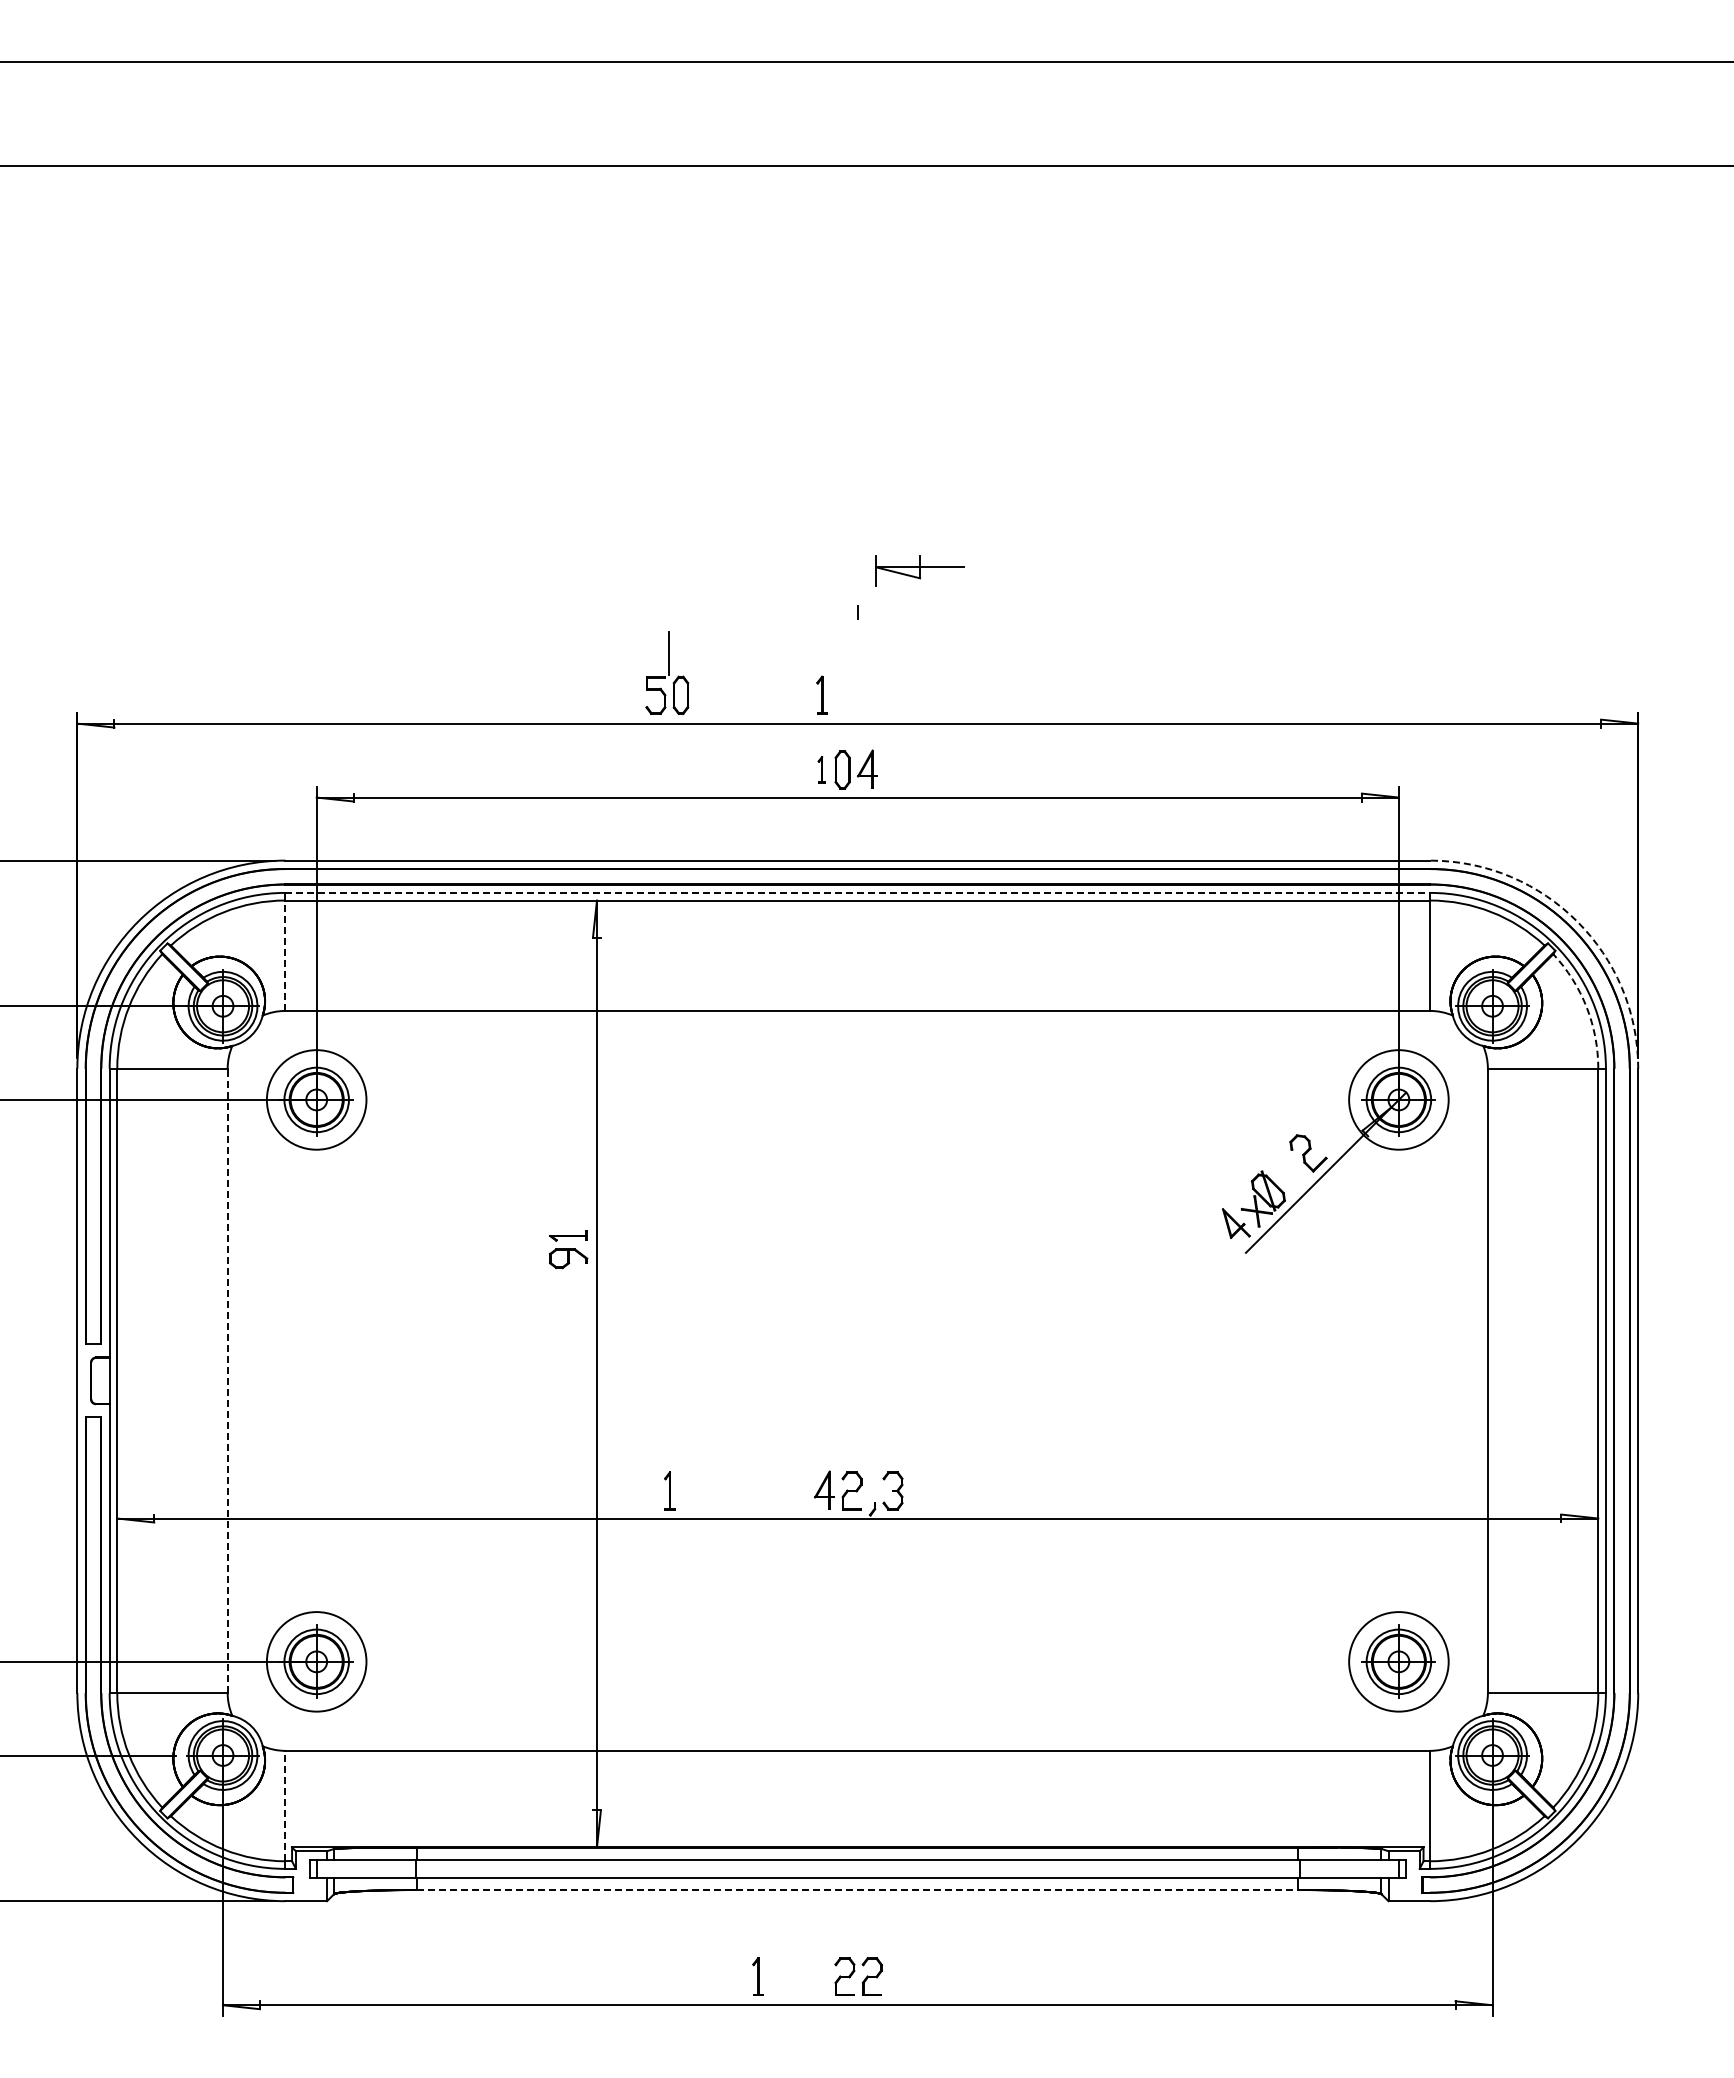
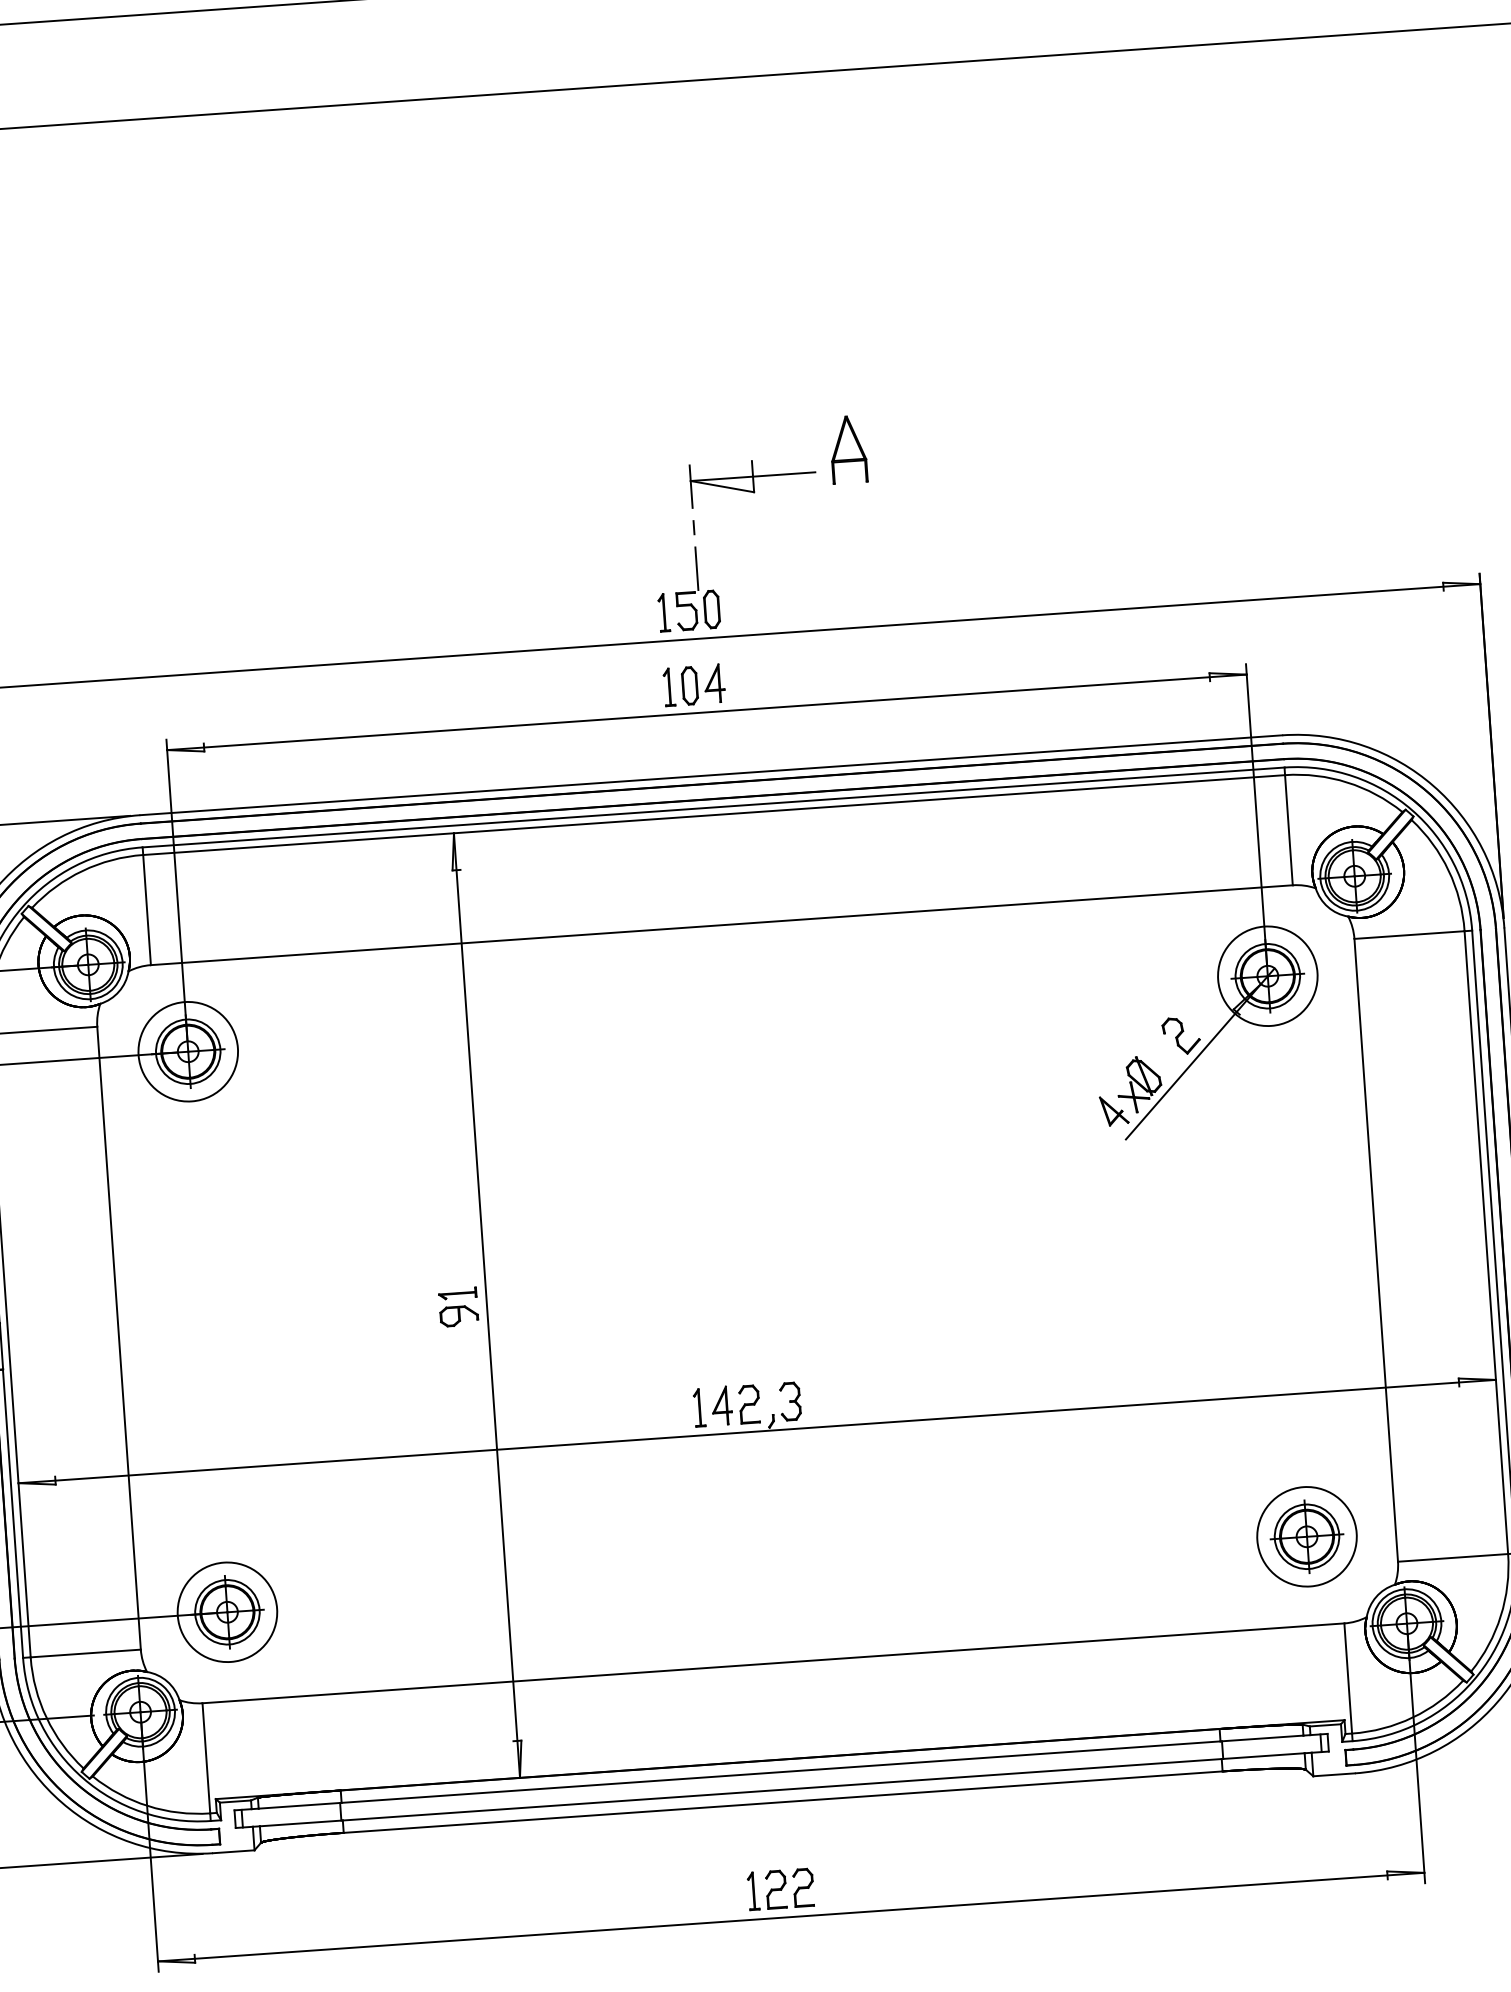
part: (1017, 544) -> (848, 448), added
part: (919, 571) -> (752, 482), size x1.43
part: (667, 672) -> (696, 587), moved
part: (821, 769) -> (668, 686), size x1.43
line: (858, 892) -> (714, 807), dashed -> solid
arc: (1577, 921) -> (1433, 785), dashed -> solid
line: (285, 955) -> (147, 909), dashed -> solid
arc: (1586, 1007) -> (1448, 870), dashed -> solid
part: (568, 1249) -> (458, 1307), moved
line: (227, 1380) -> (118, 1337), dashed -> solid
part: (669, 1490) -> (699, 1407), moved
line: (285, 1805) -> (206, 1757), dashed -> solid
line: (857, 1890) -> (782, 1802), dashed -> solid
part: (757, 1976) -> (752, 1890), moved

